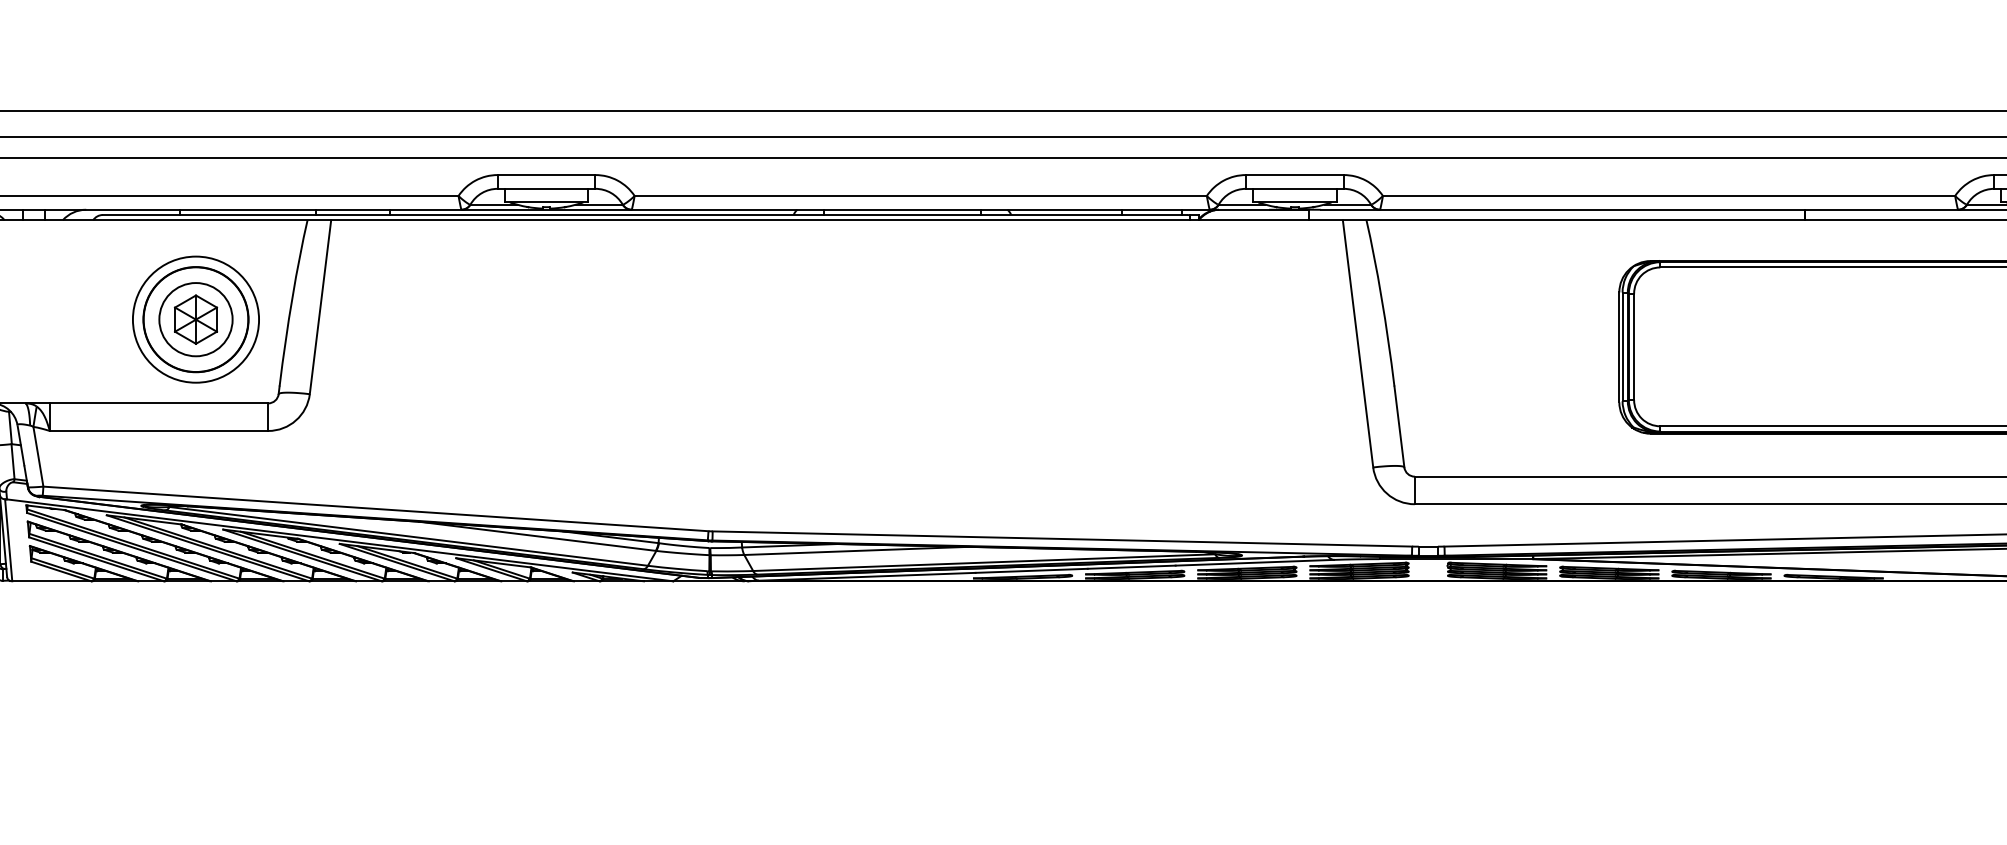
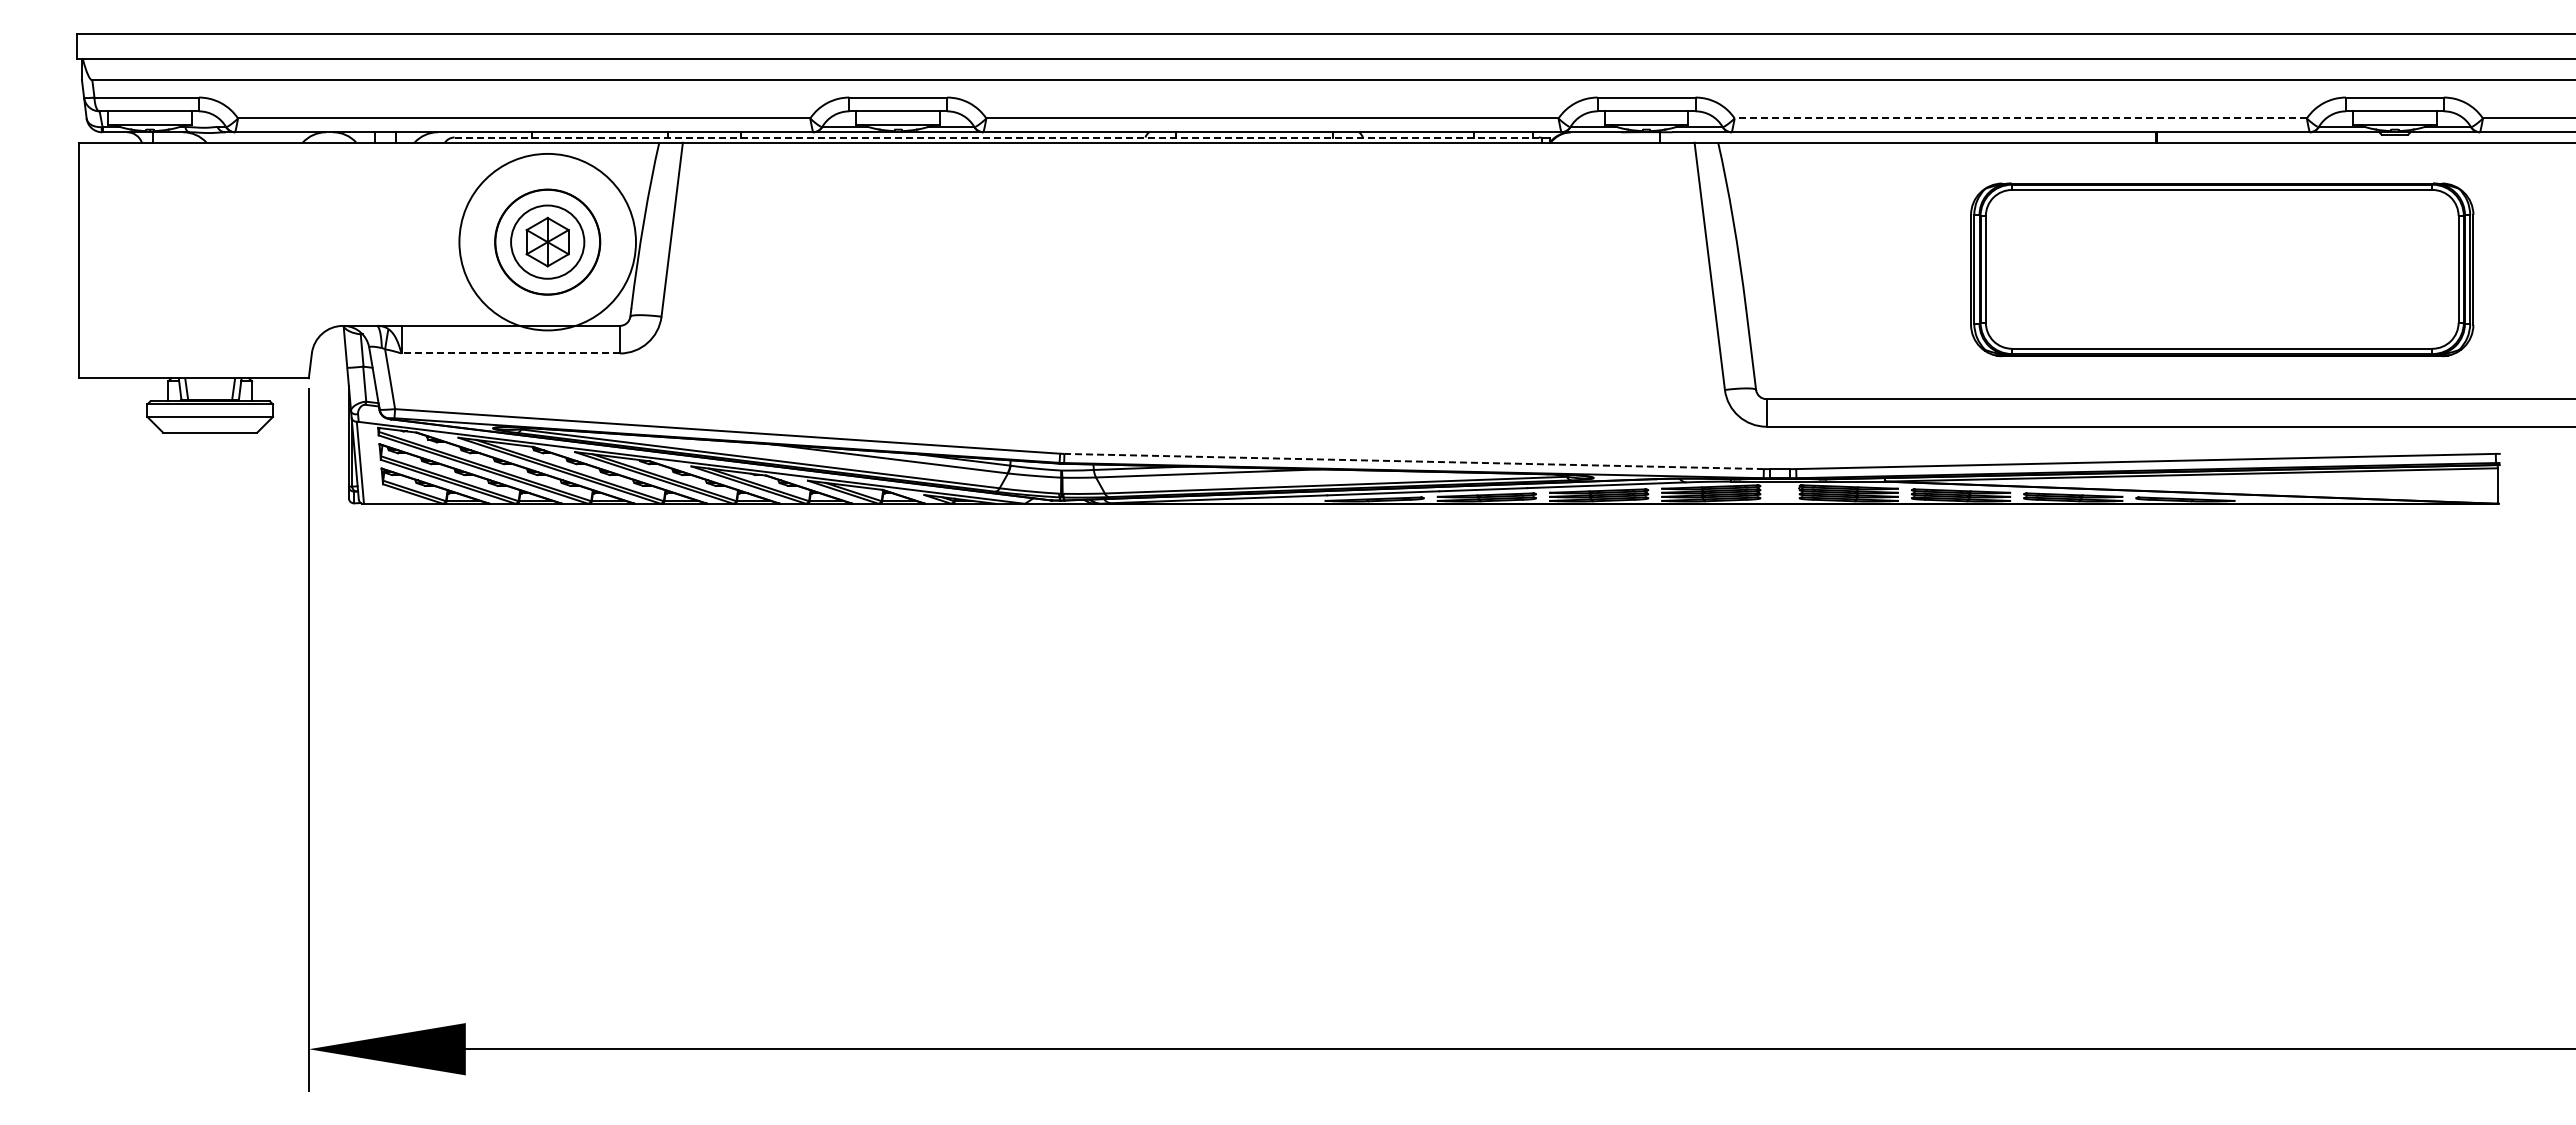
line: (1668, 196) -> (2020, 118), solid -> dashed
line: (645, 215) -> (997, 137), solid -> dashed
circle: (195, 320) -> (547, 242), size x1.4
line: (158, 431) -> (510, 353), solid -> dashed
line: (1062, 539) -> (1414, 461), solid -> dashed

